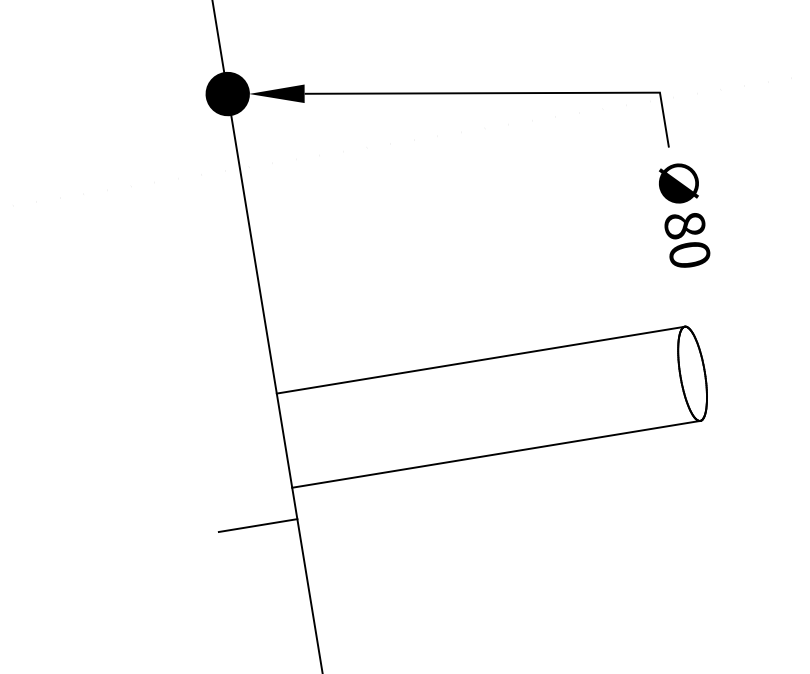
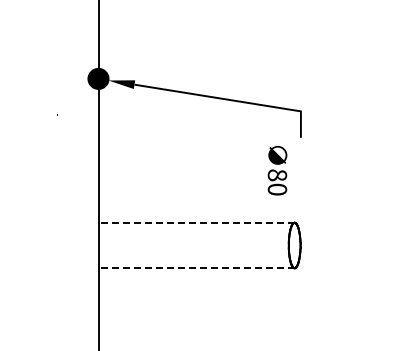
text: (683, 215) -> (277, 170), moved
line: (480, 359) -> (196, 222), solid -> dashed
line: (496, 455) -> (196, 268), solid -> dashed
line: (257, 526) -> (79, 283), removed

